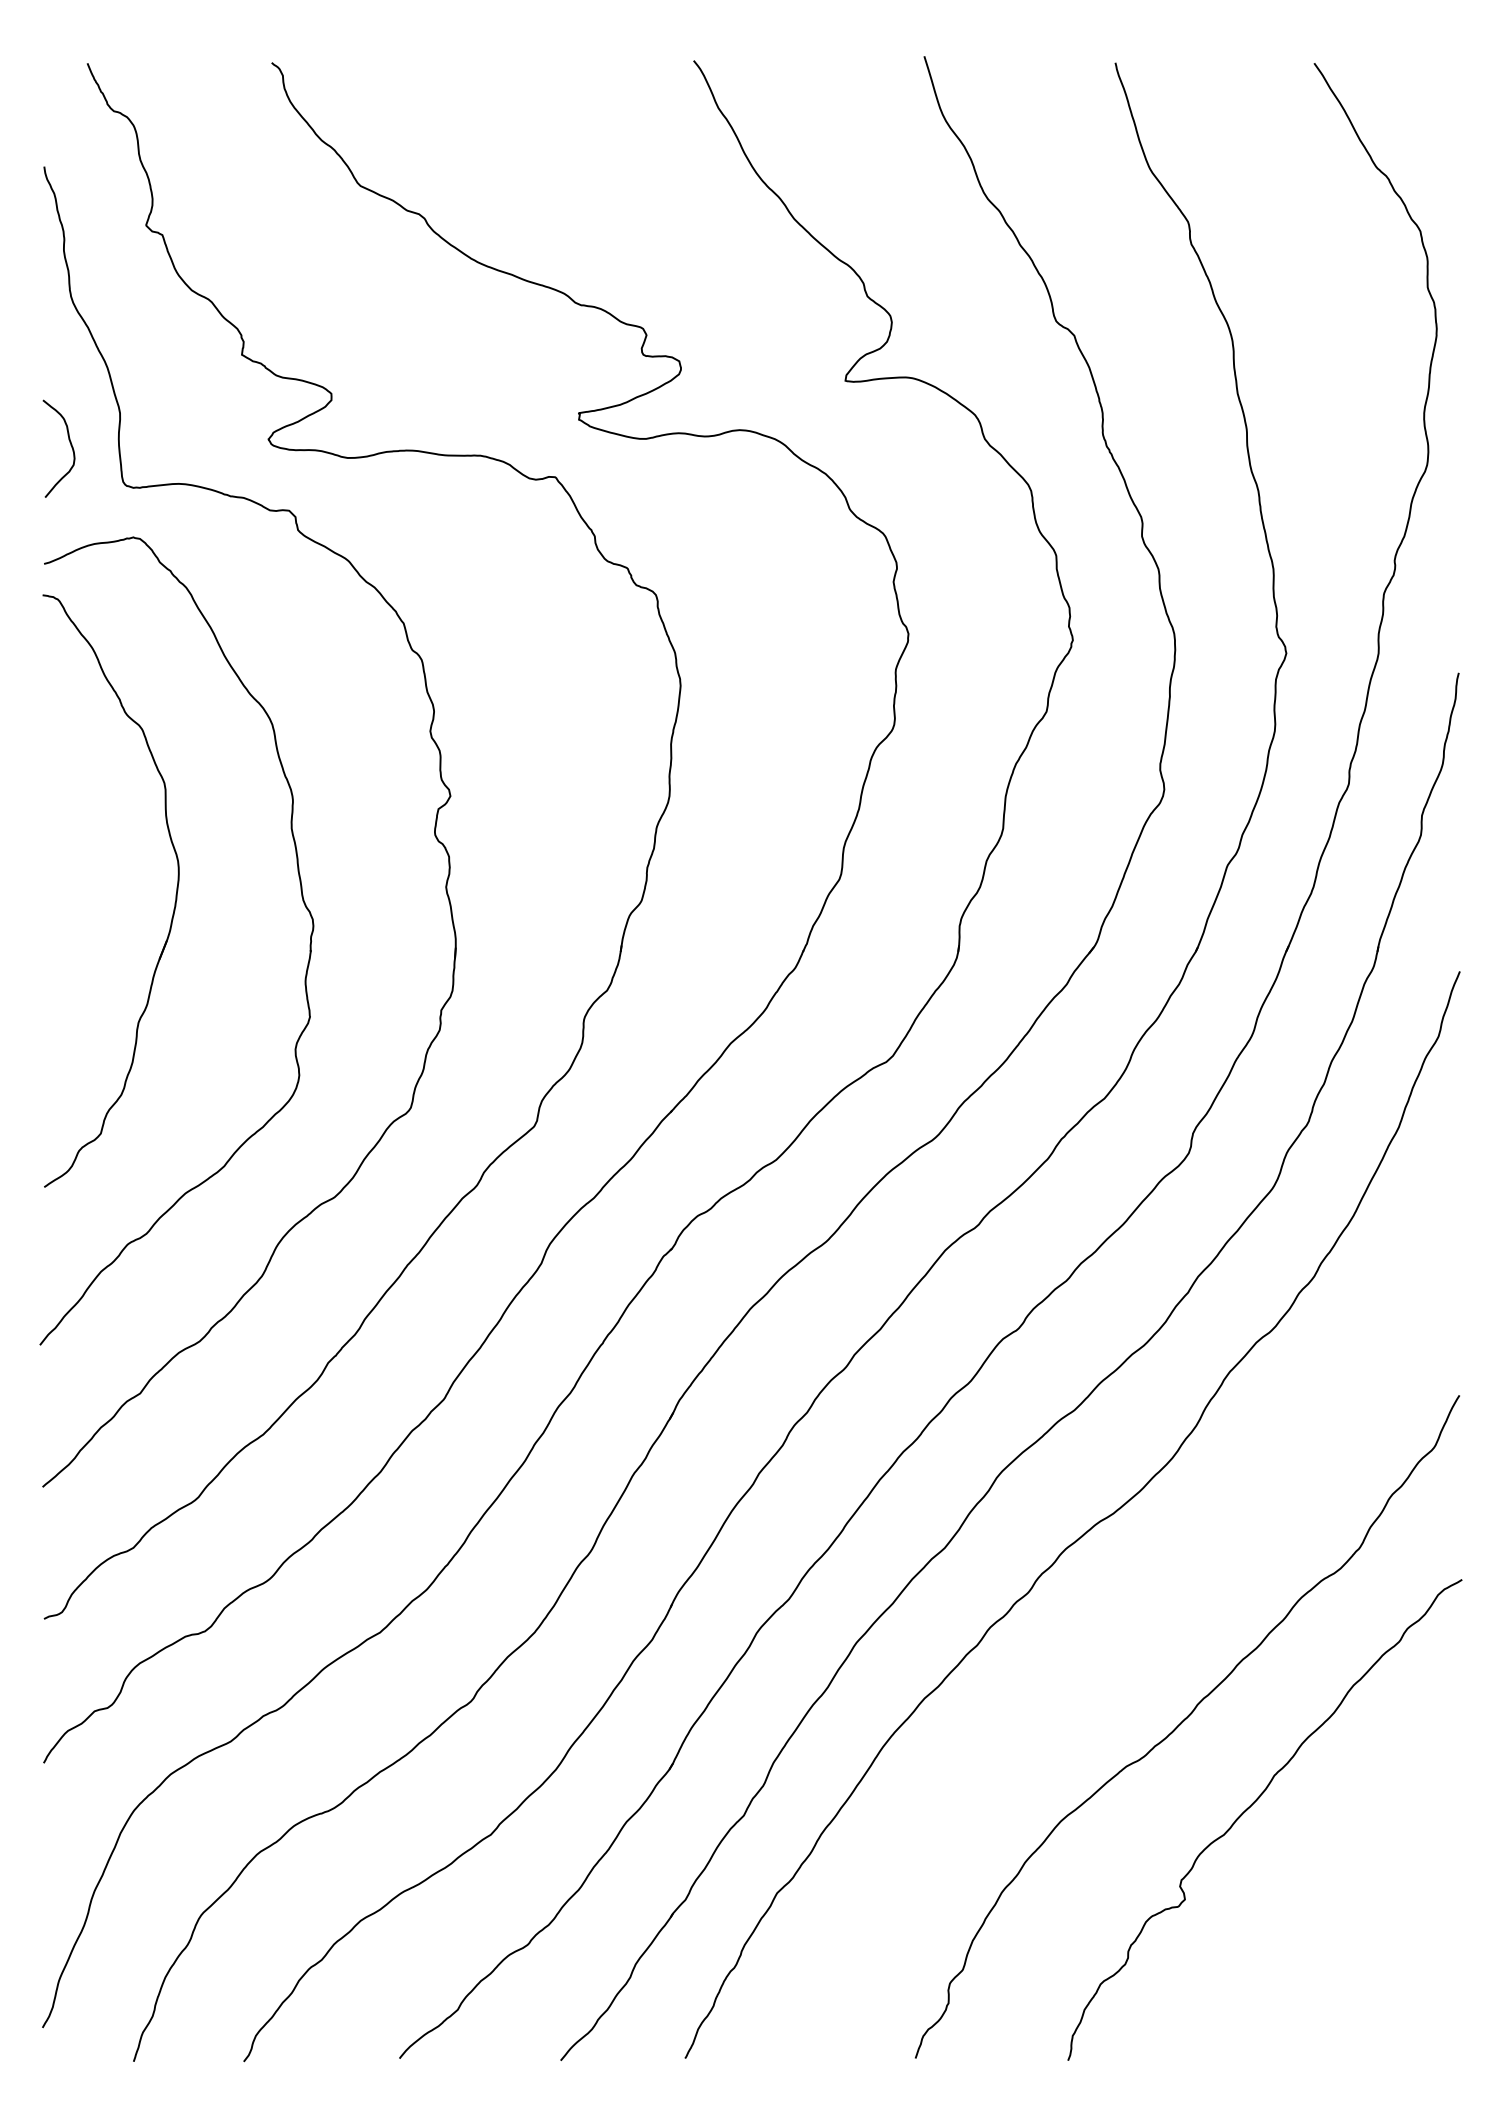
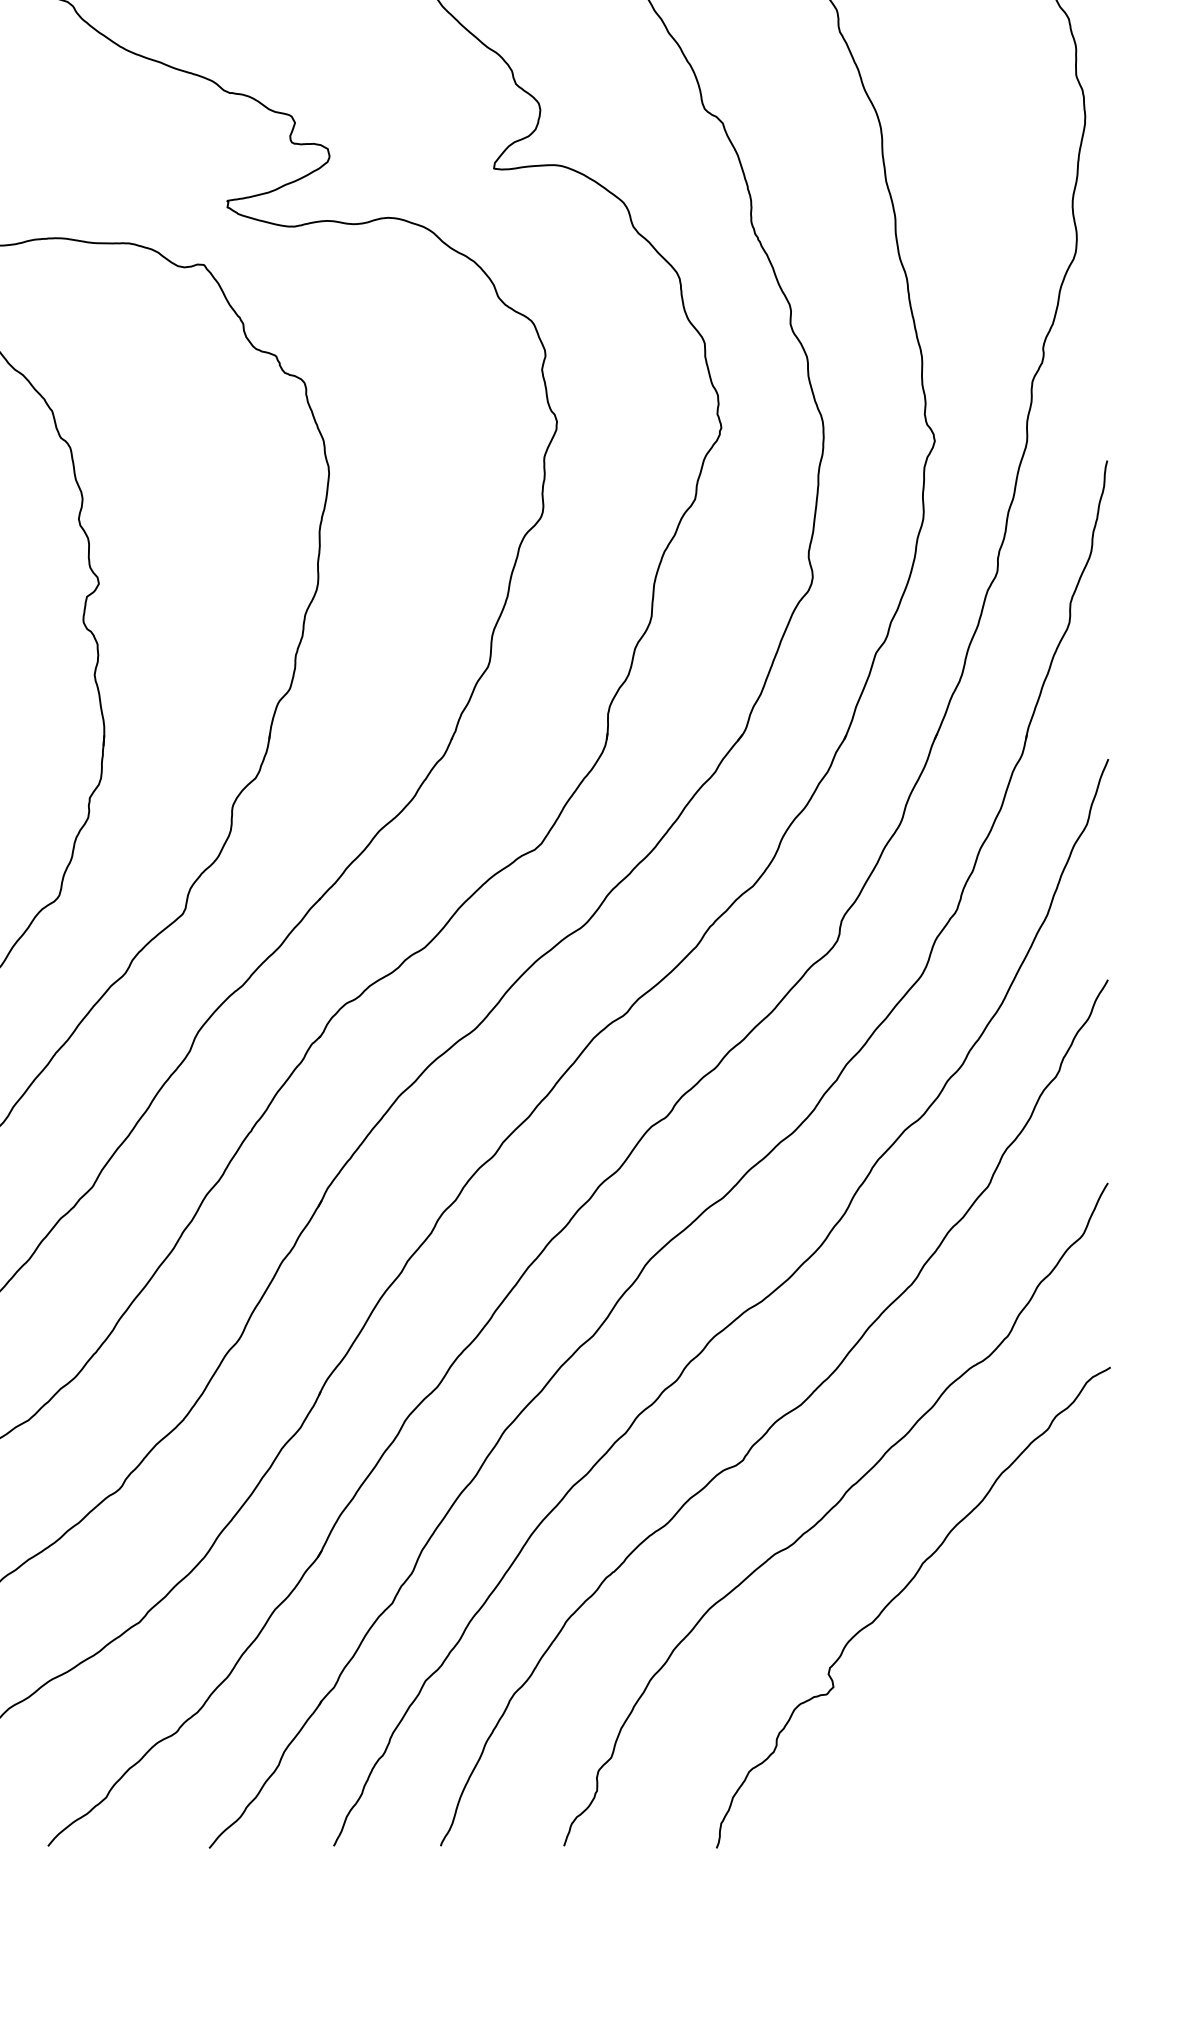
curve: (1130, 1630) -> (779, 1418), added

